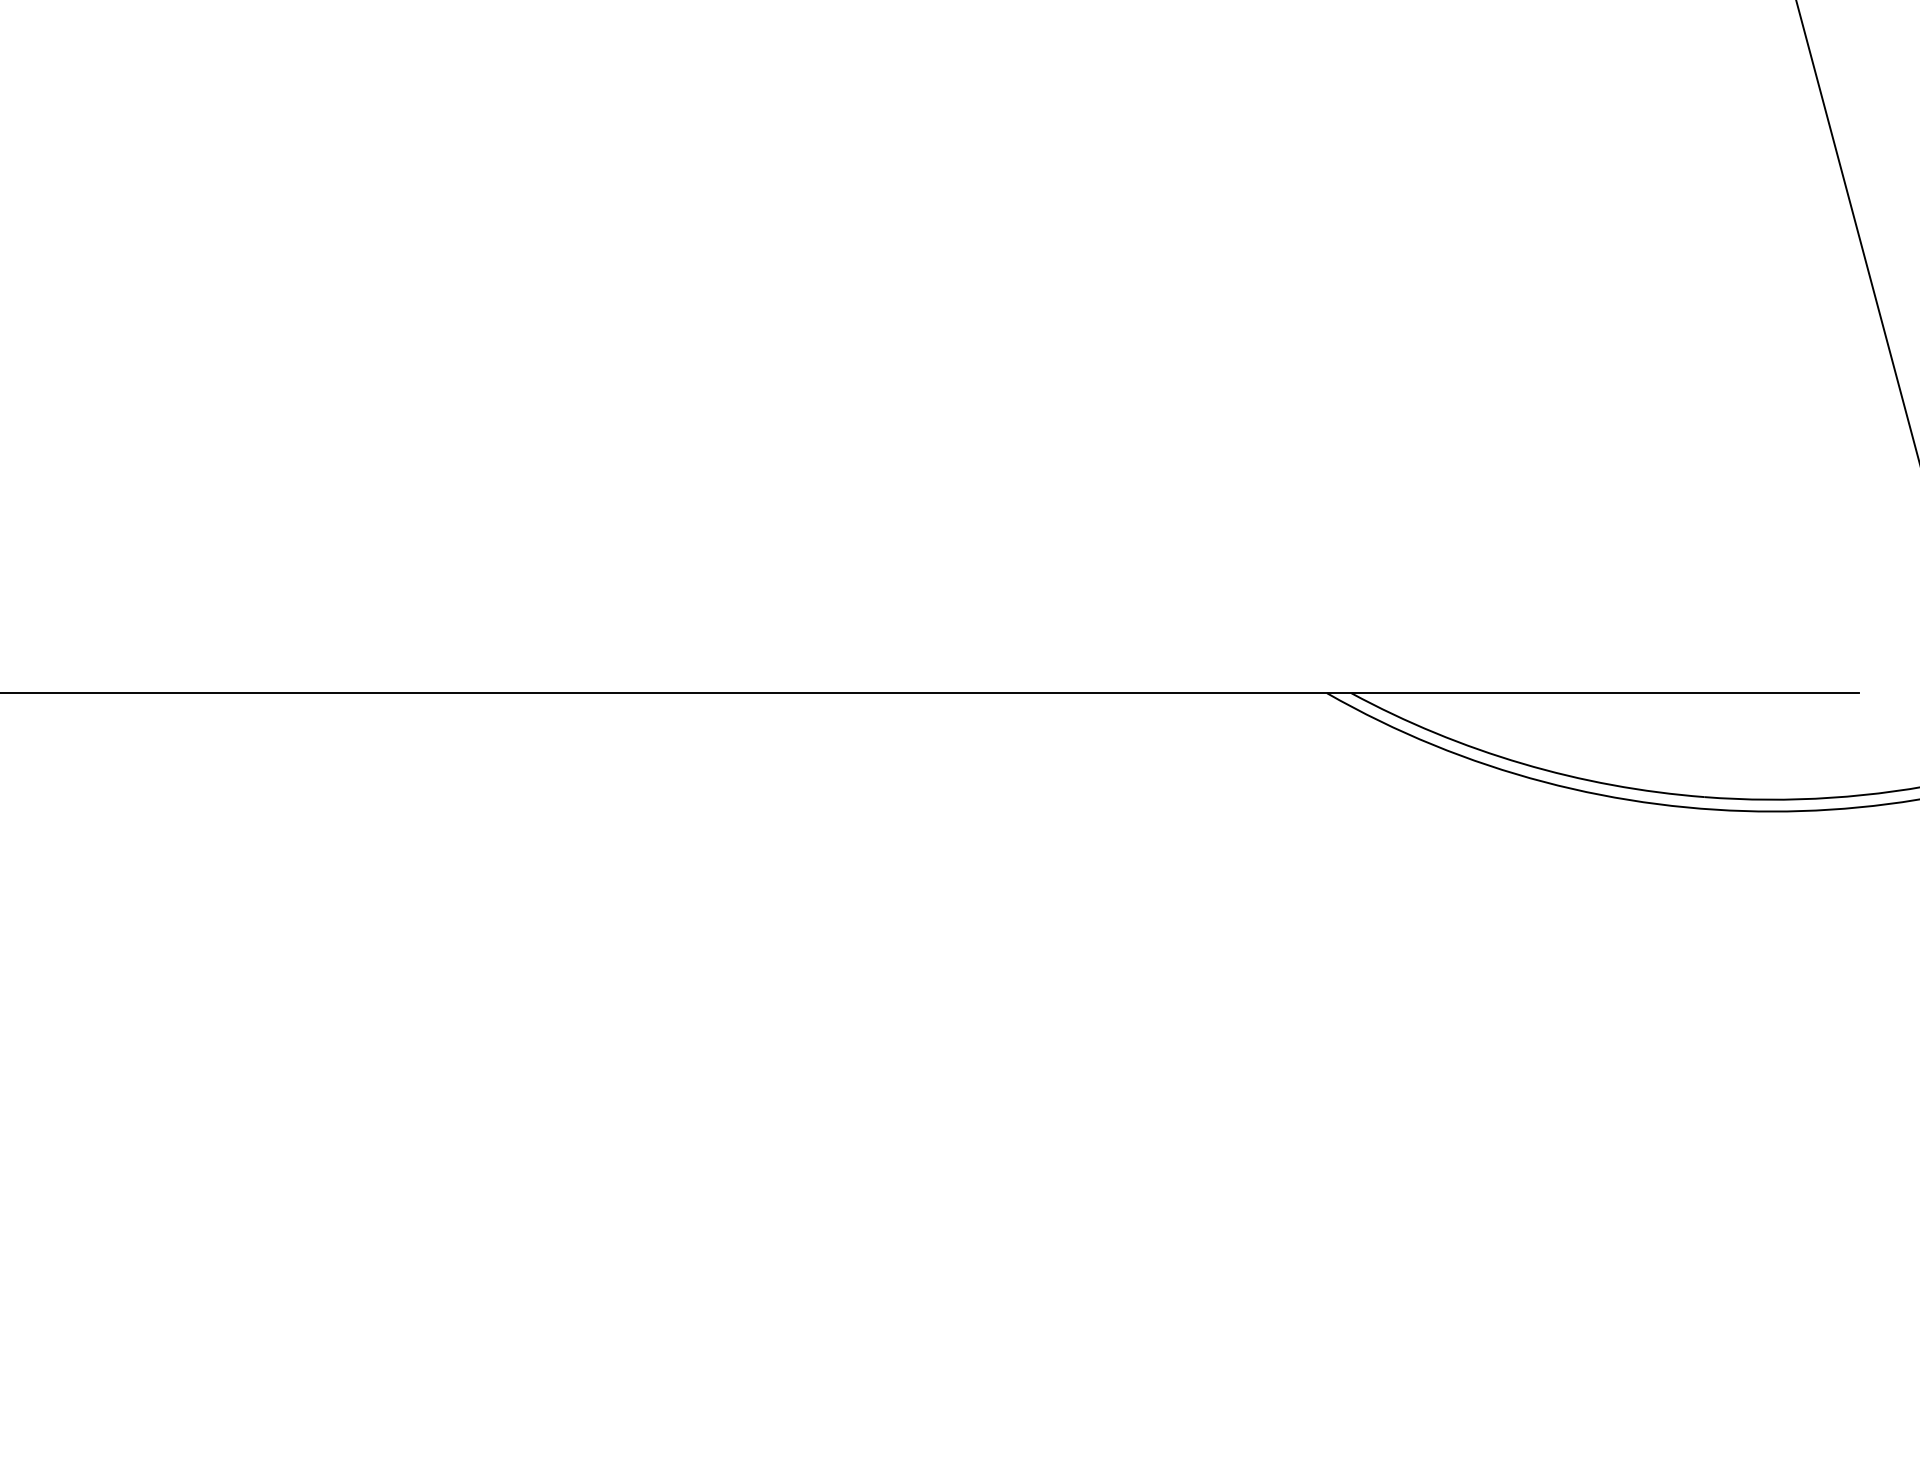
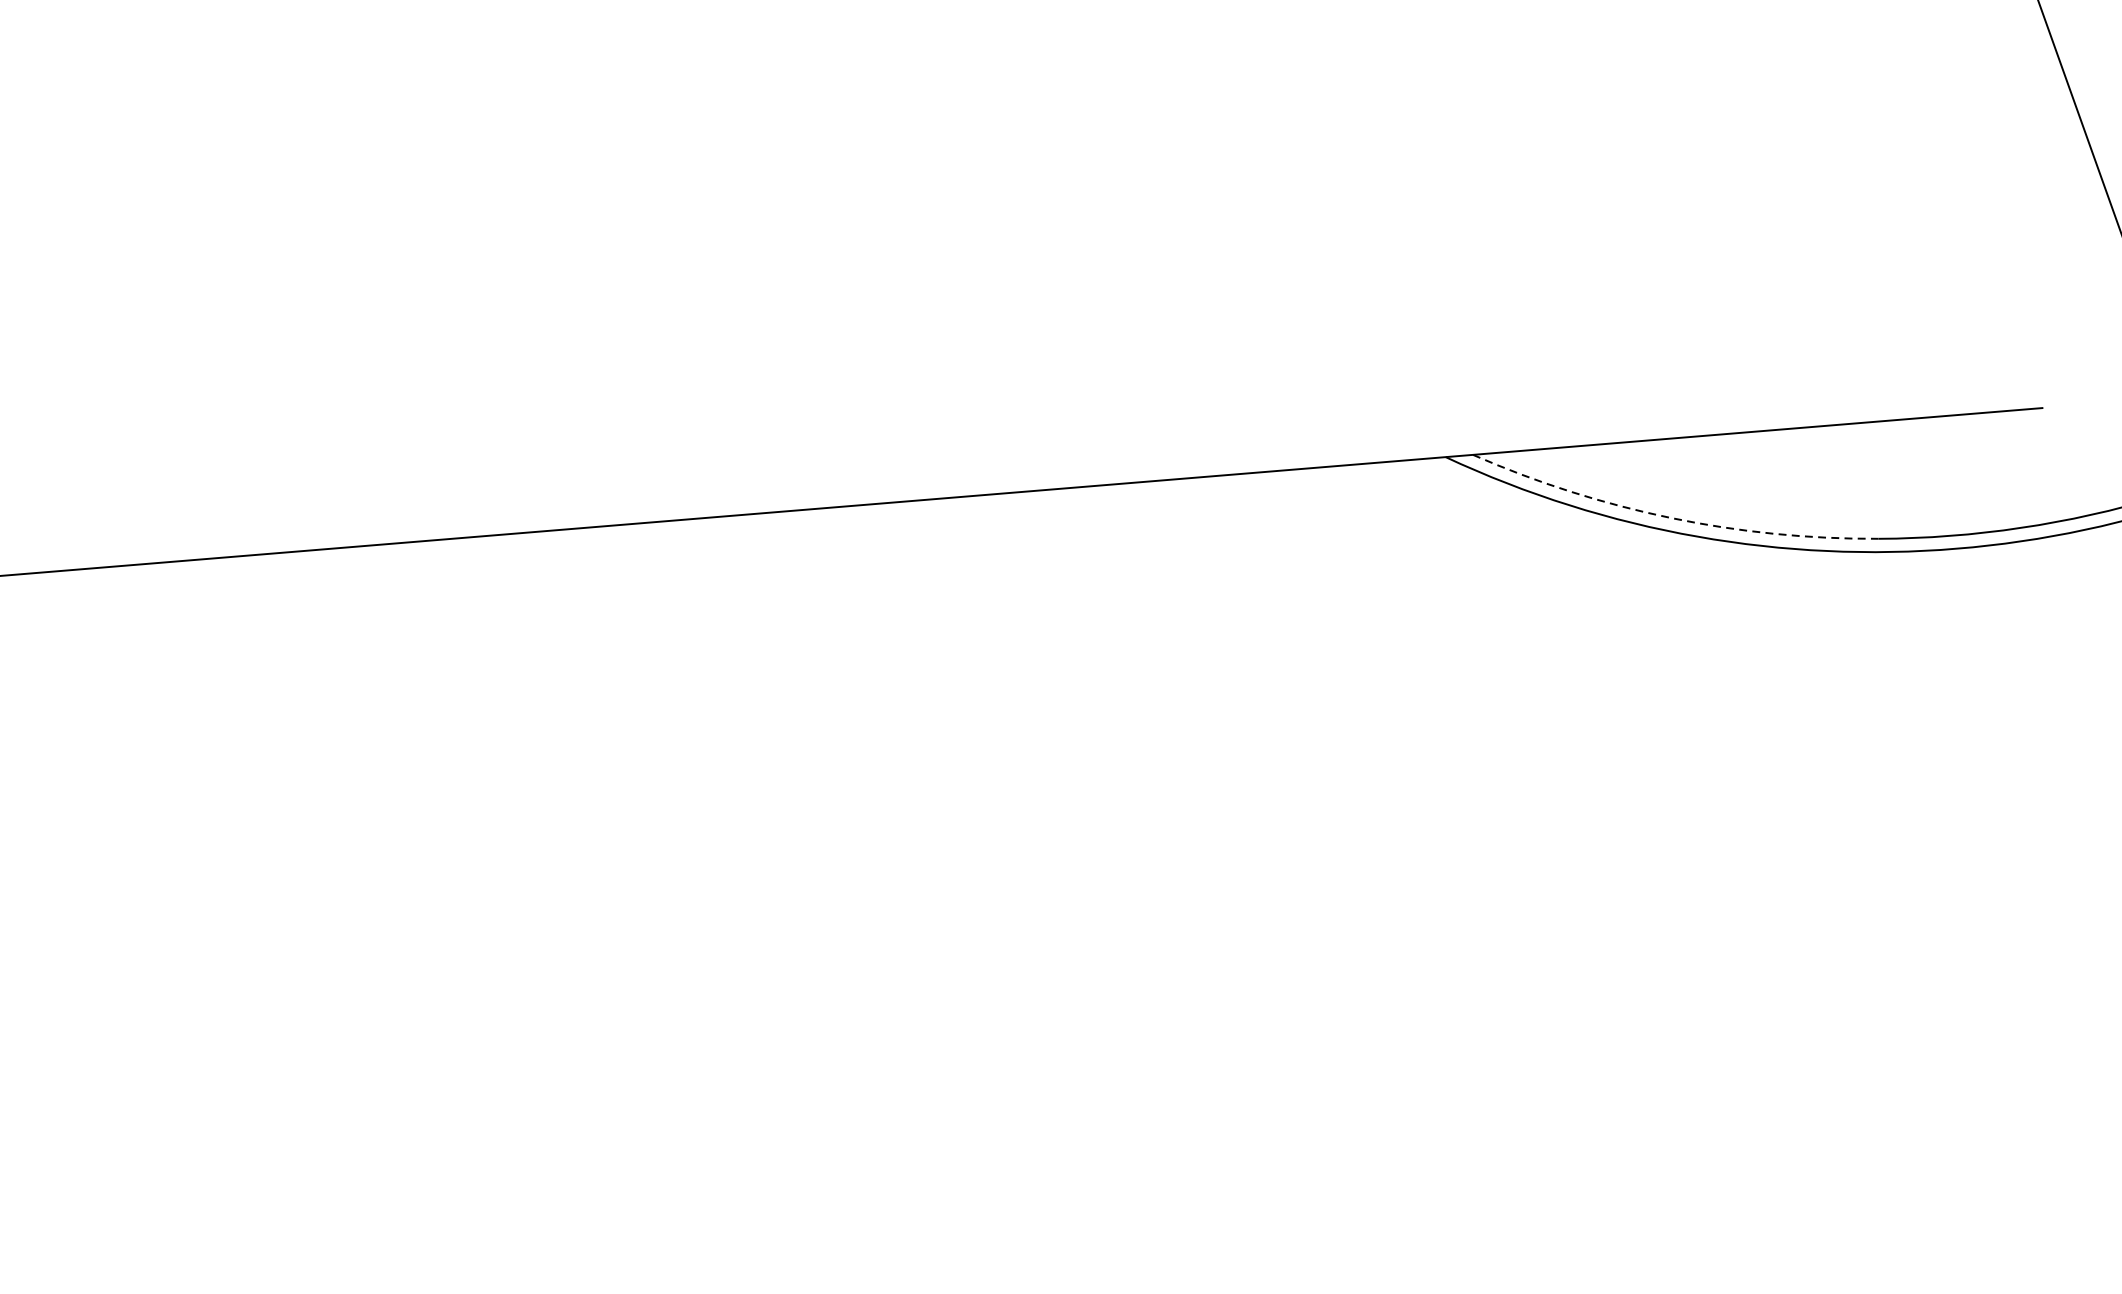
arc: (1522, 763) -> (1671, 517), solid -> dashed

